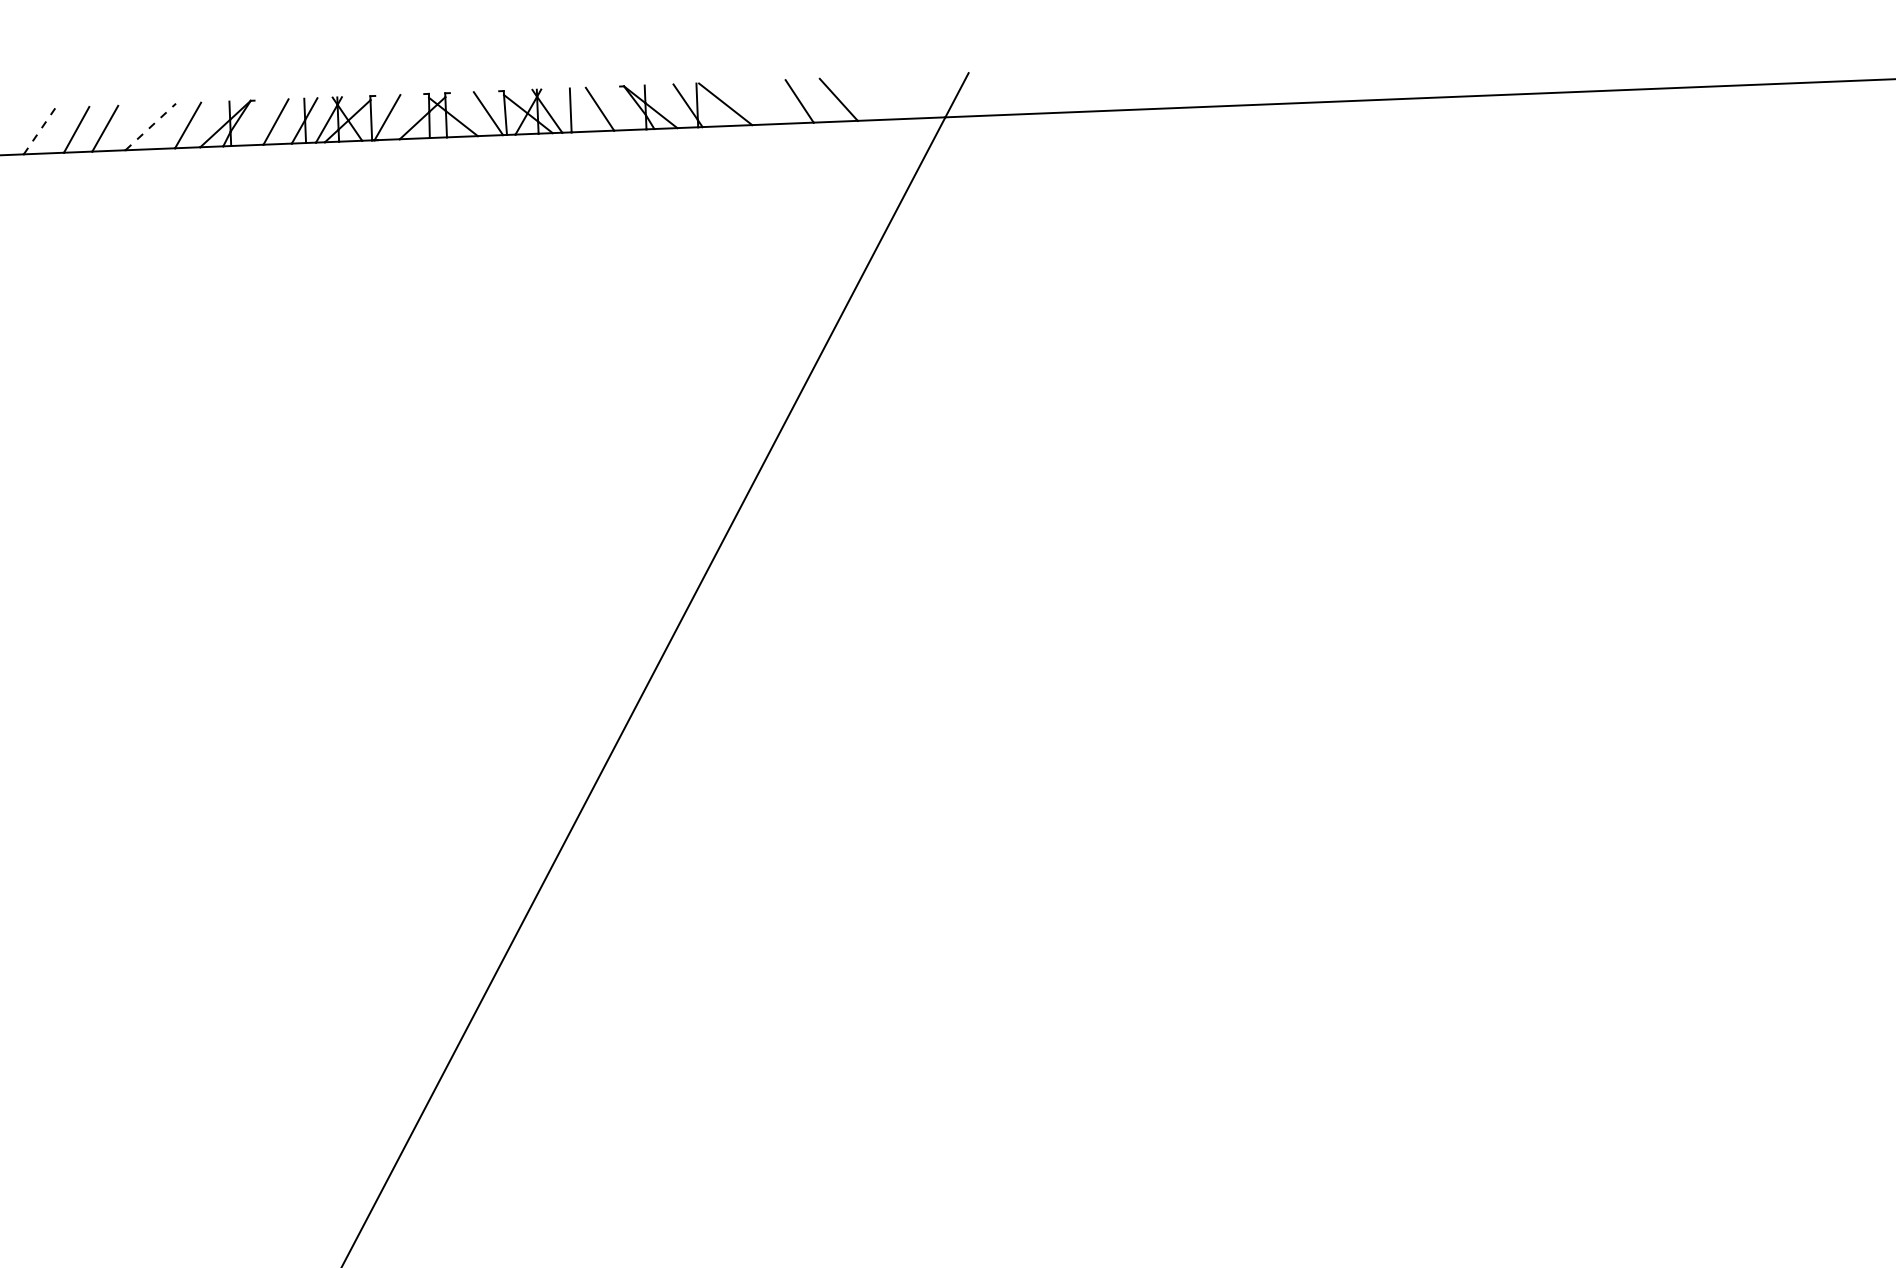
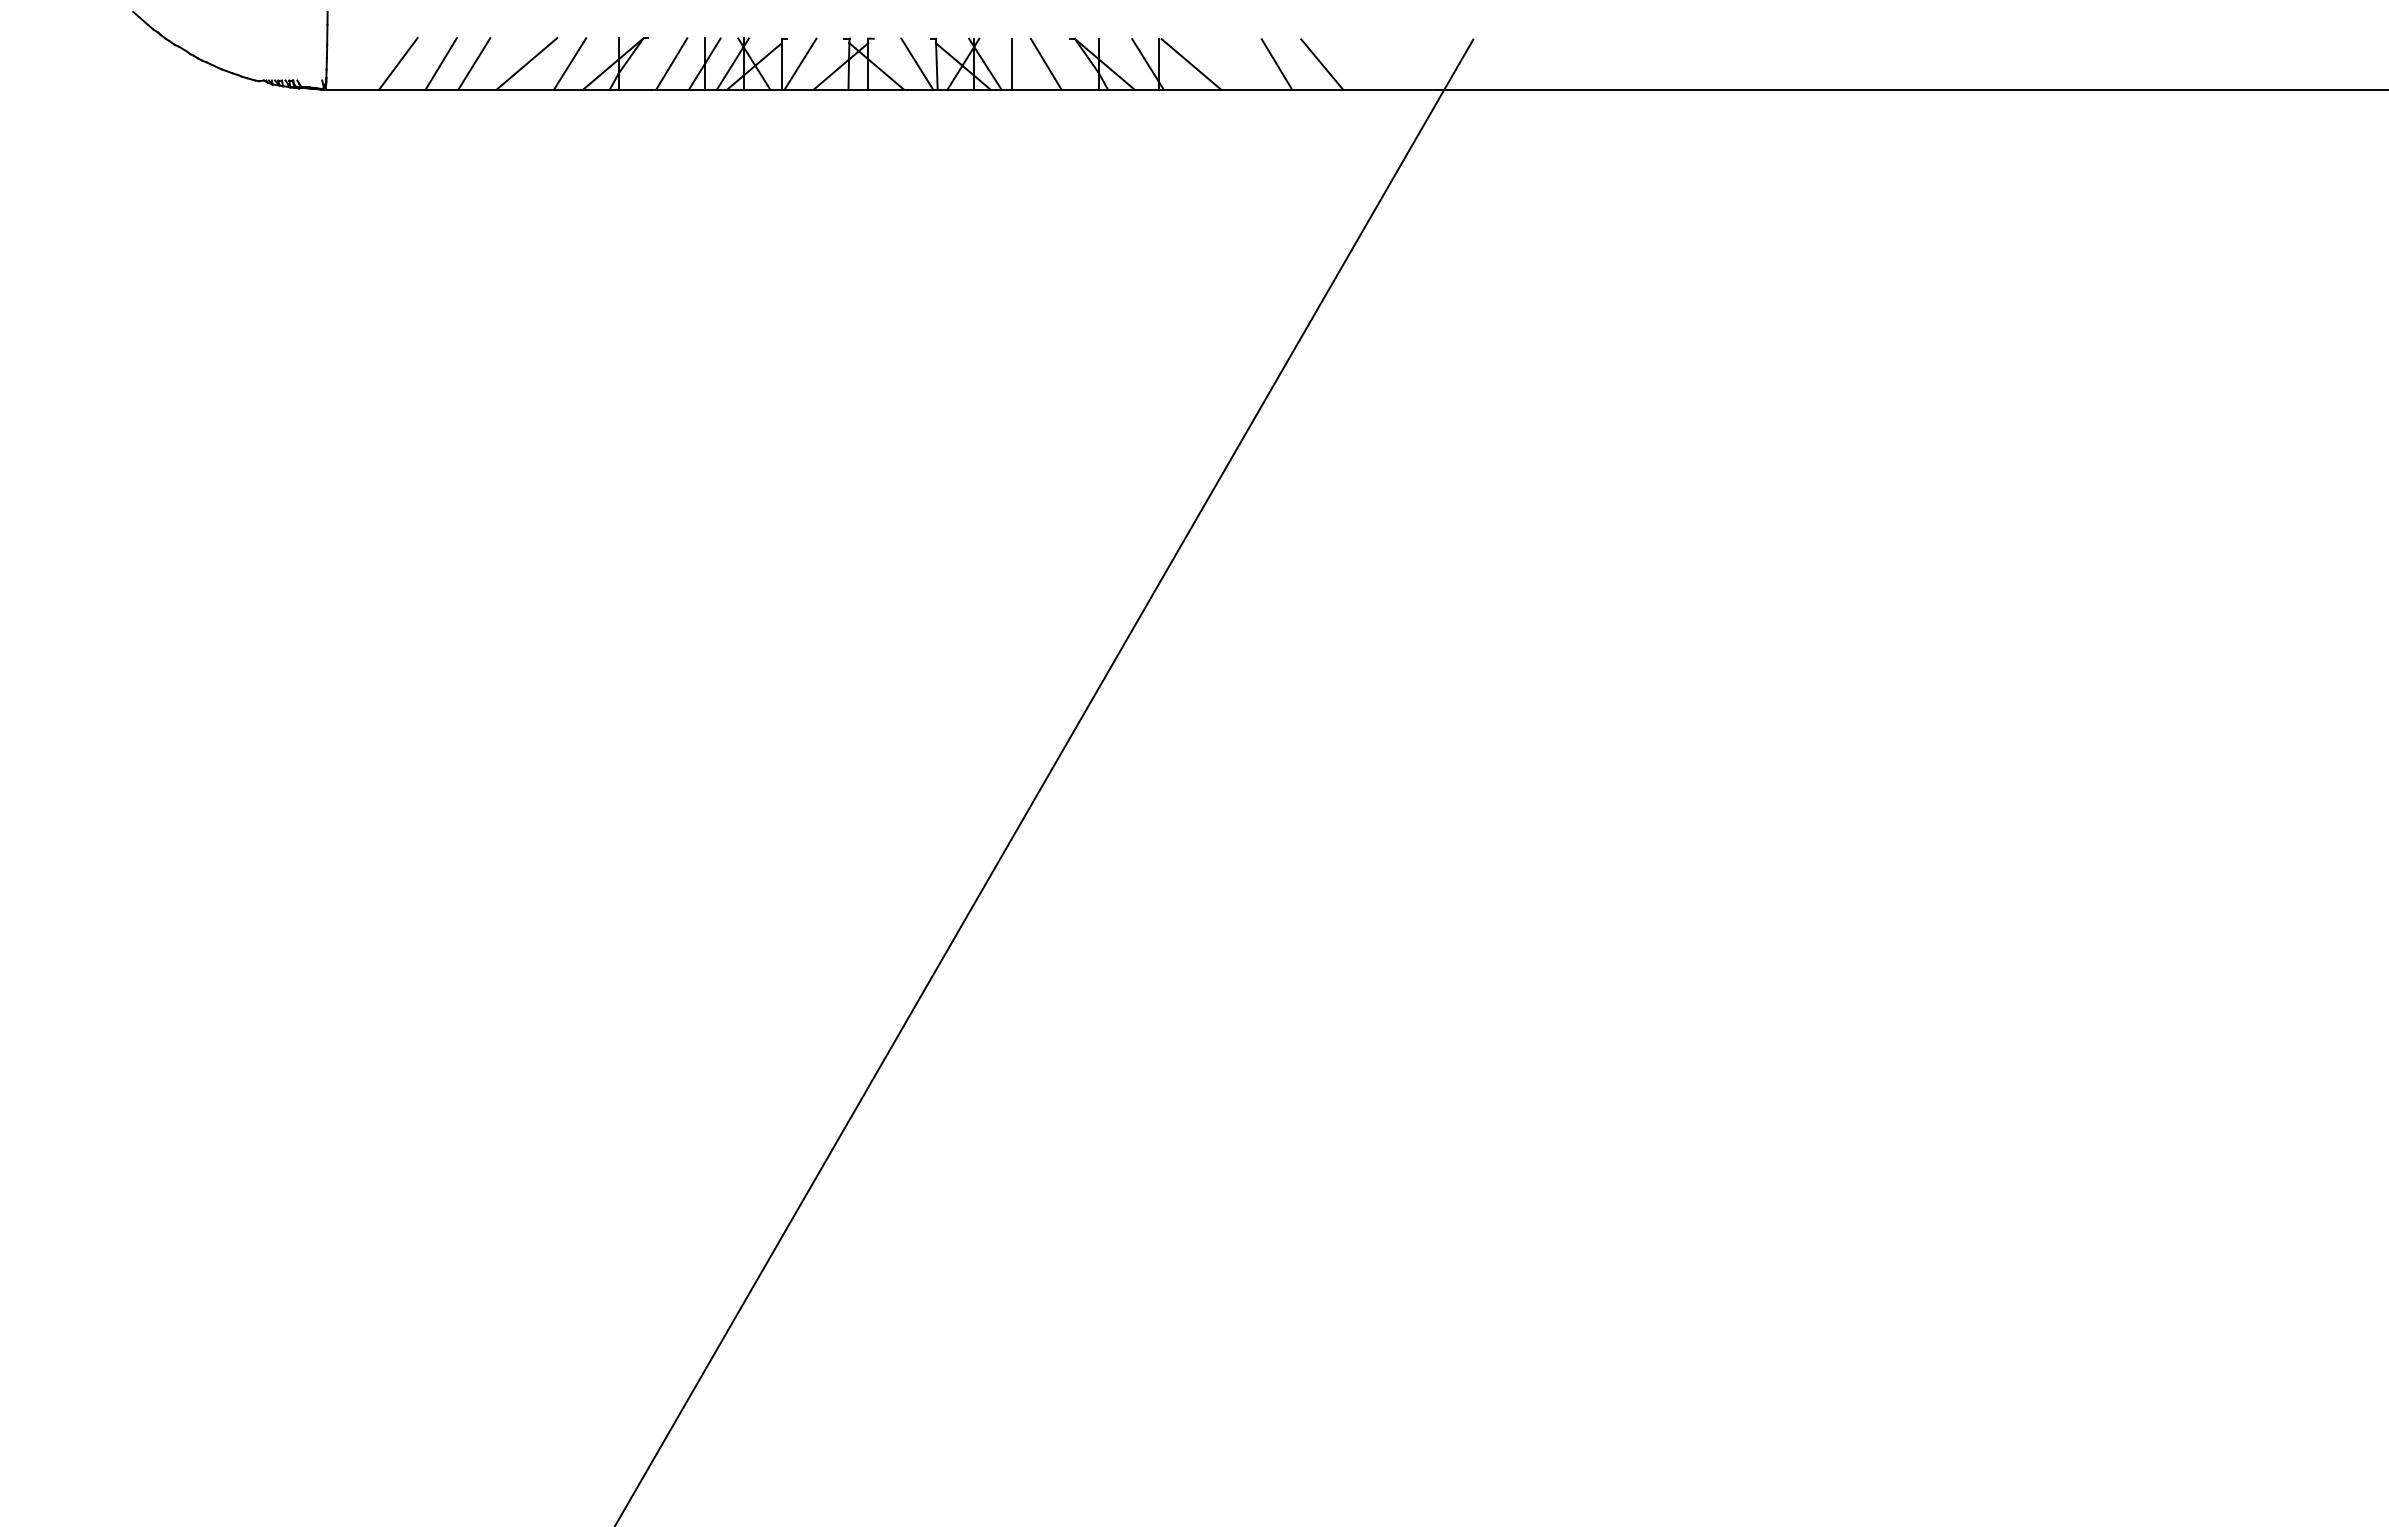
line: (150, 126) -> (526, 63), dashed -> solid
line: (39, 131) -> (398, 64), dashed -> solid

